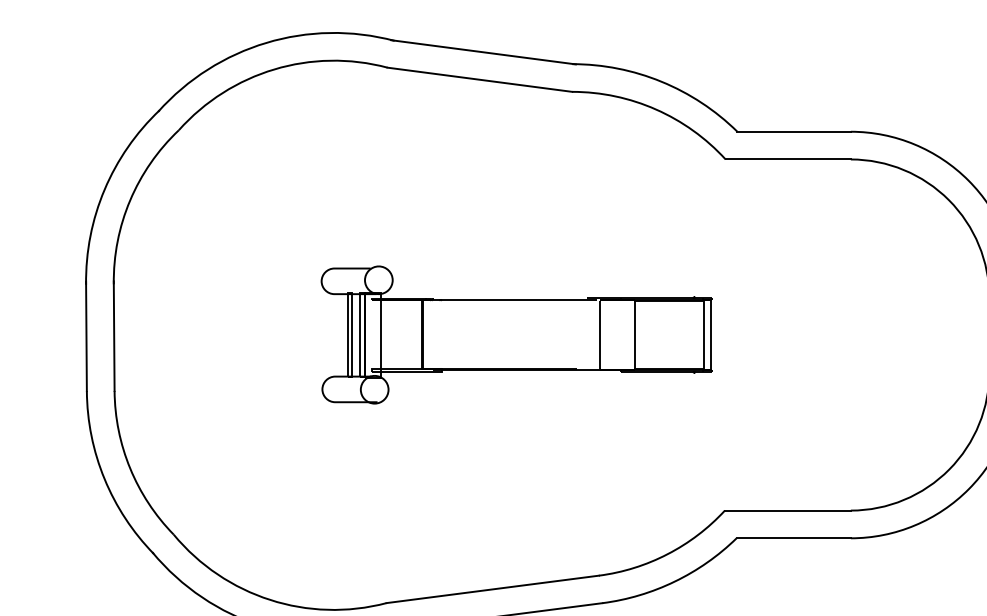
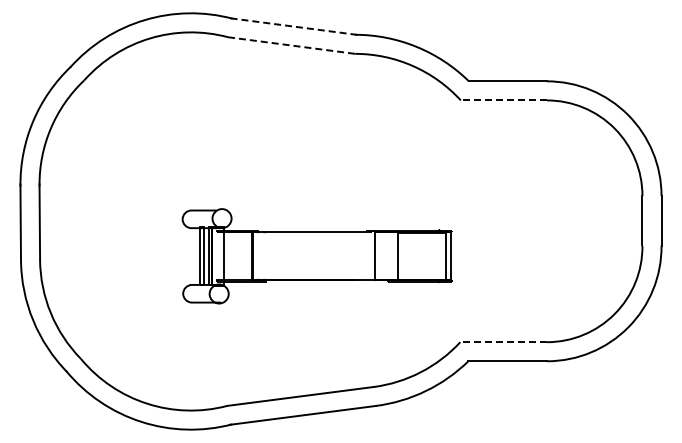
line: (484, 52) -> (294, 26), solid -> dashed
line: (481, 79) -> (292, 45), solid -> dashed
line: (787, 159) -> (503, 100), solid -> dashed
part: (516, 335) -> (316, 256), moved
line: (787, 511) -> (503, 342), solid -> dashed

